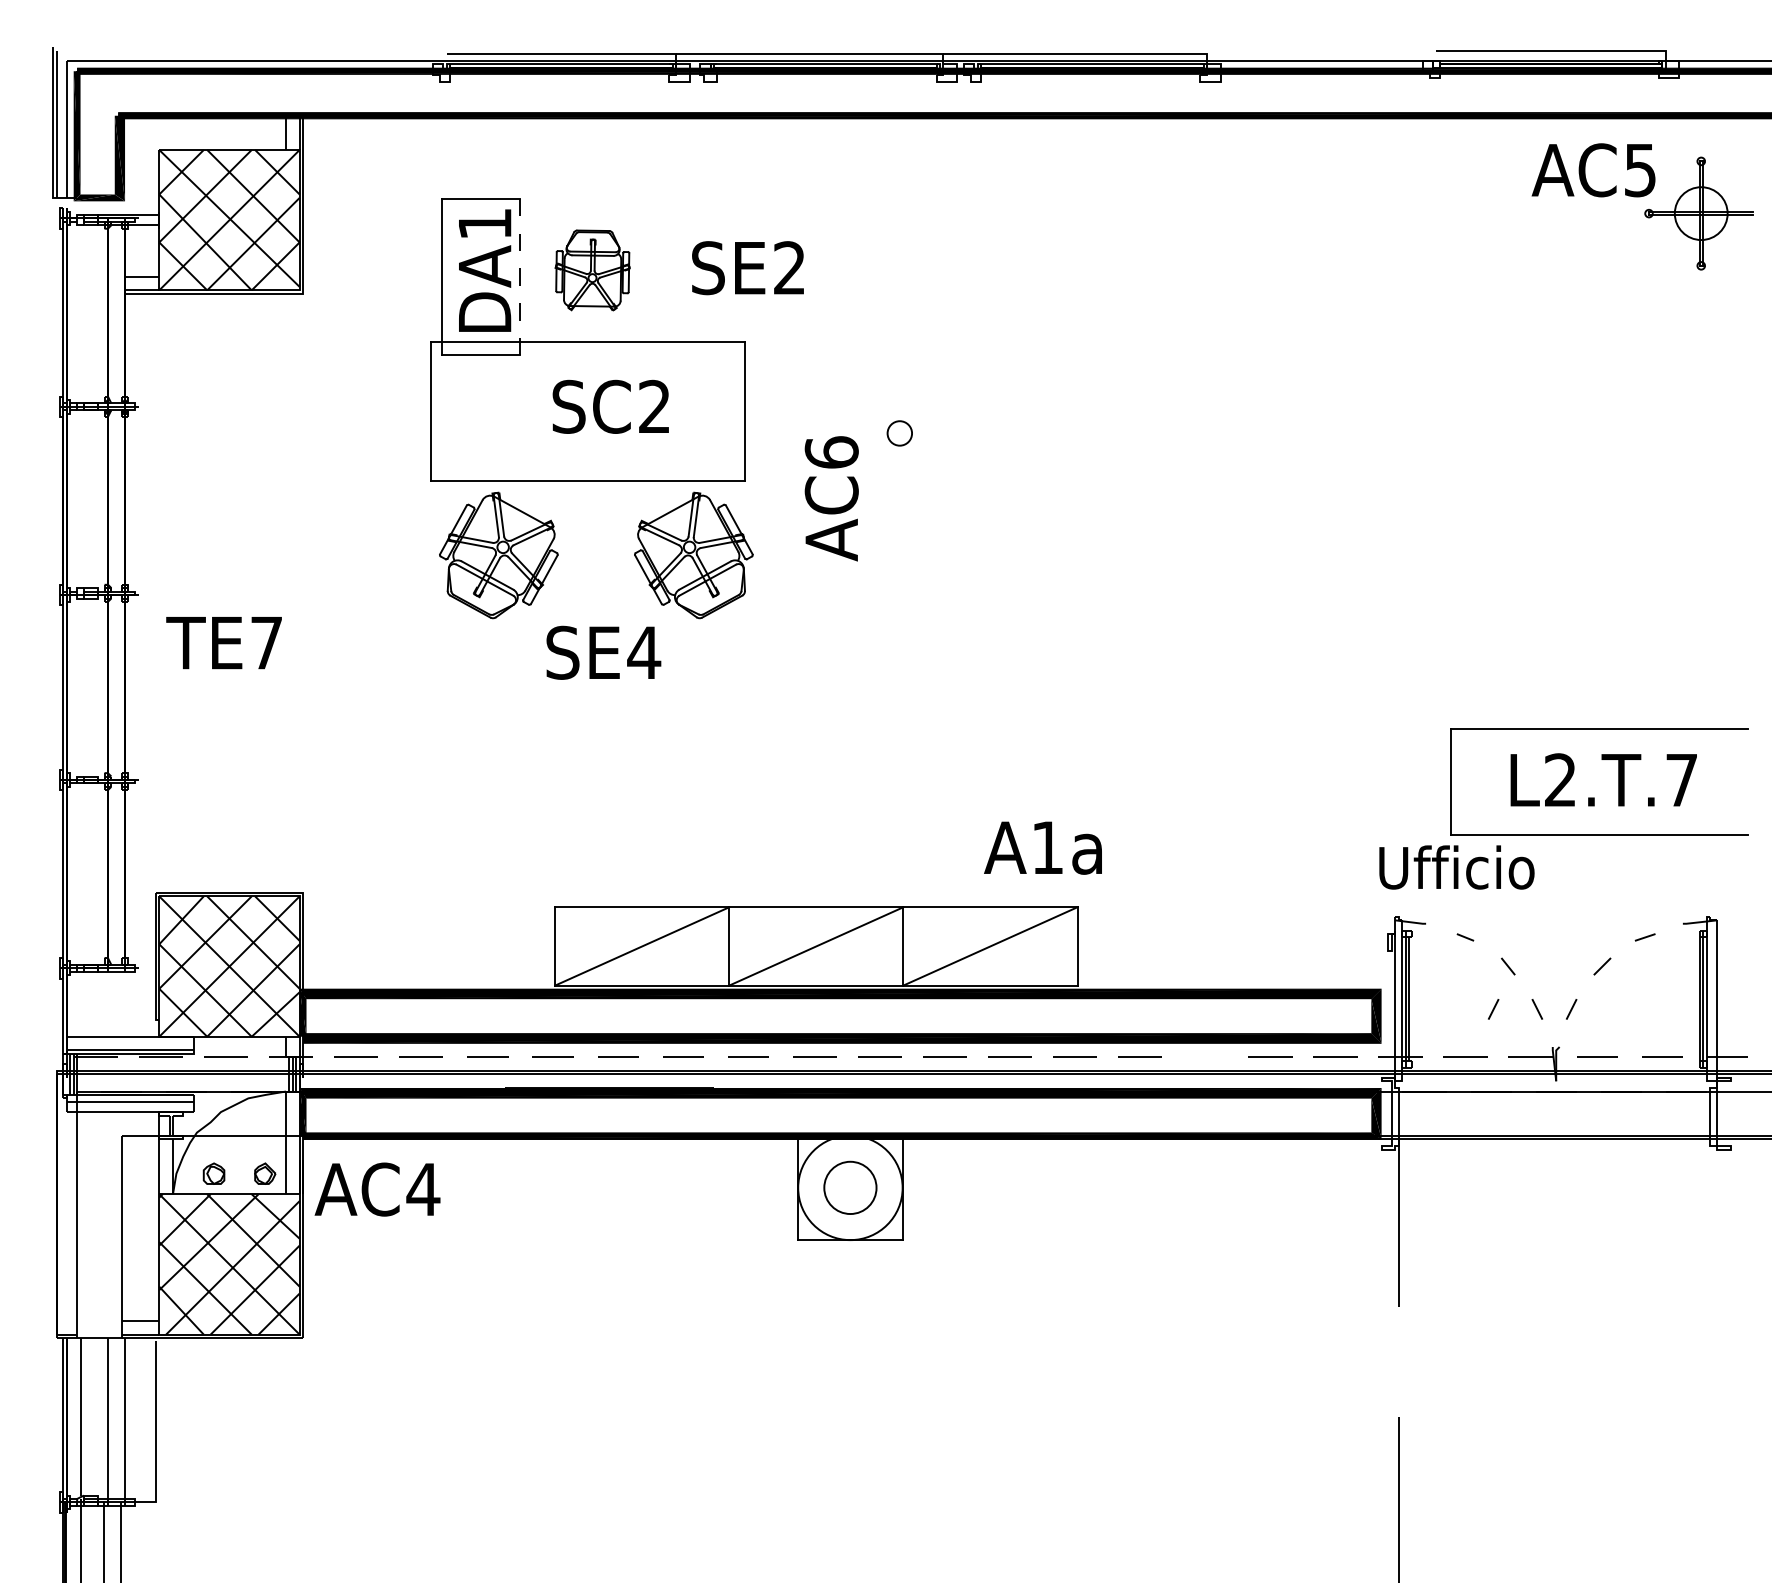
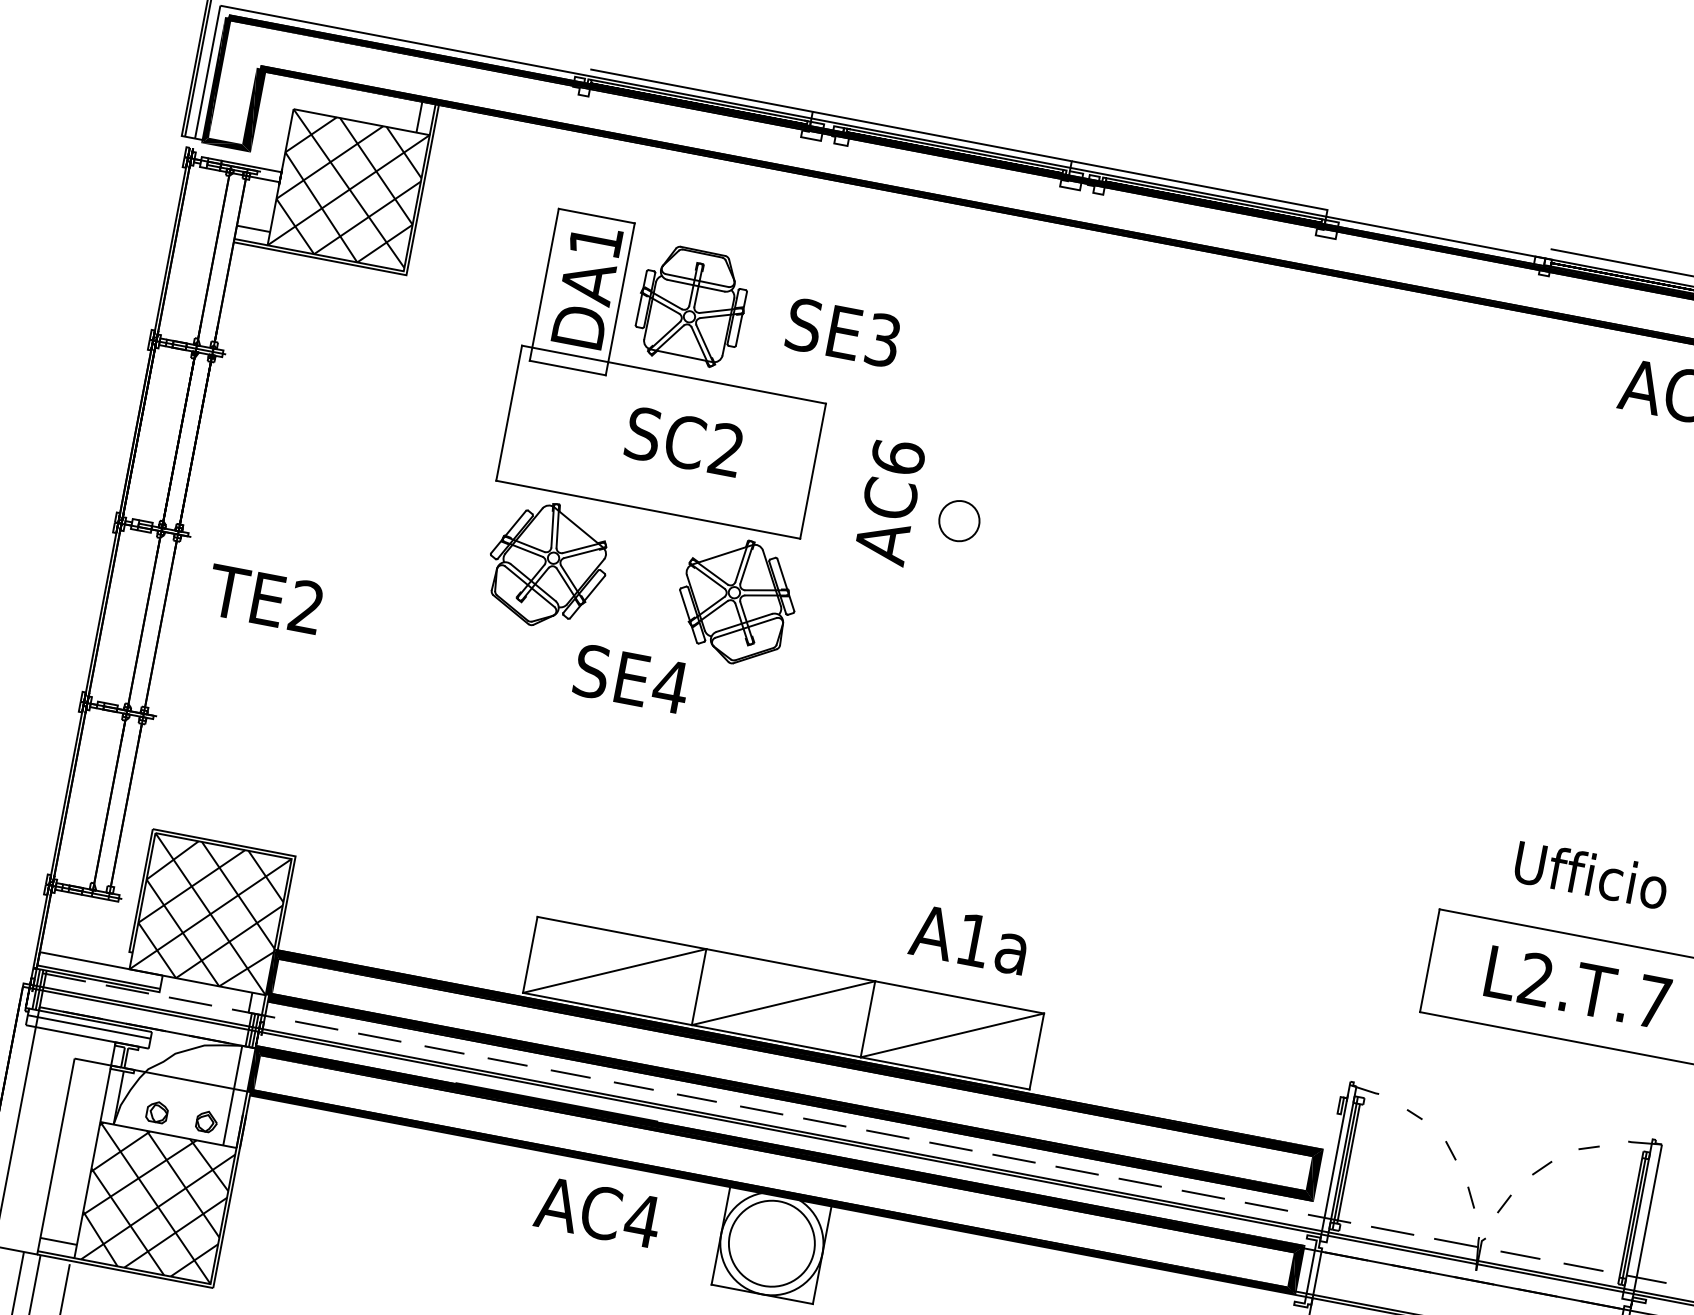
text: (789, 268) -> (882, 340), SE2 -> SE3
part: (592, 270) -> (691, 306), size x1.43
line: (520, 277) -> (620, 299), dashed -> solid
circle: (899, 433) -> (959, 521), size x1.67
text: (831, 498) -> (889, 501), moved
text: (266, 642) -> (306, 606), TE7 -> TE2
text: (1042, 847) -> (968, 939), moved
text: (1456, 867) -> (1591, 874), moved
line: (1493, 1009) -> (1428, 1189), removed
line: (1205, 1056) -> (1140, 1181), added
circle: (849, 1187) -> (771, 1243), size x1.67
text: (377, 1189) -> (598, 1212), moved

